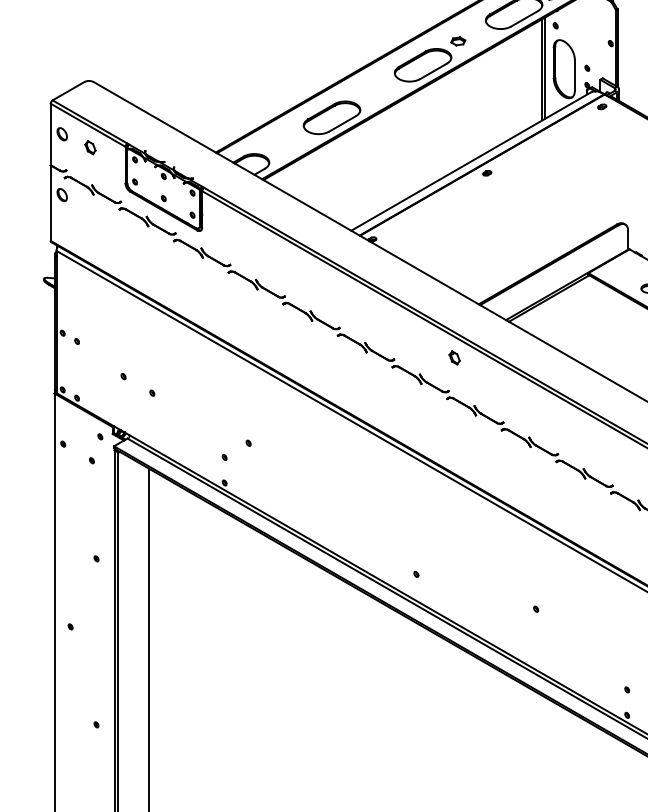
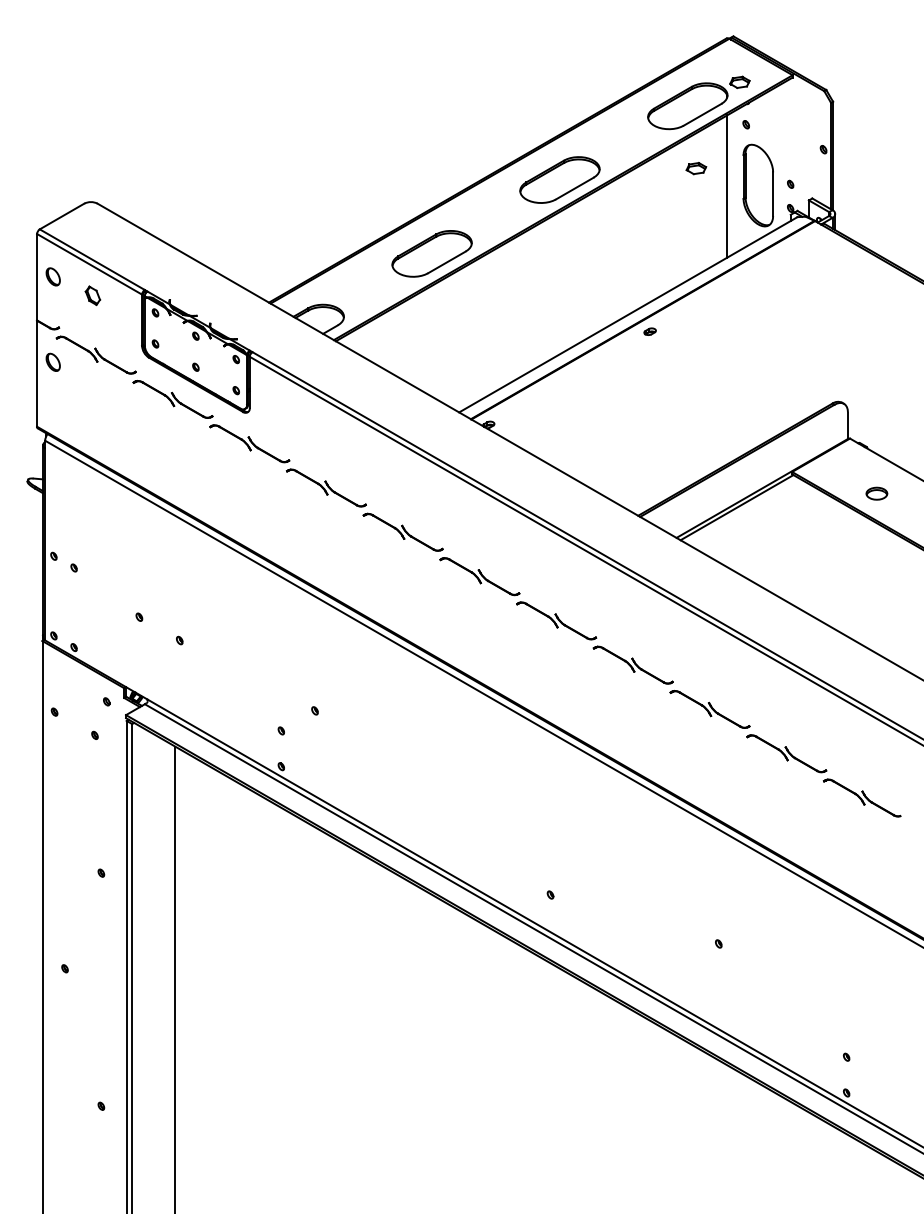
part: (458, 41) -> (696, 168), moved
line: (545, 67) -> (731, 183), removed
part: (602, 106) -> (811, 238), removed
part: (454, 357) -> (604, 590), removed

